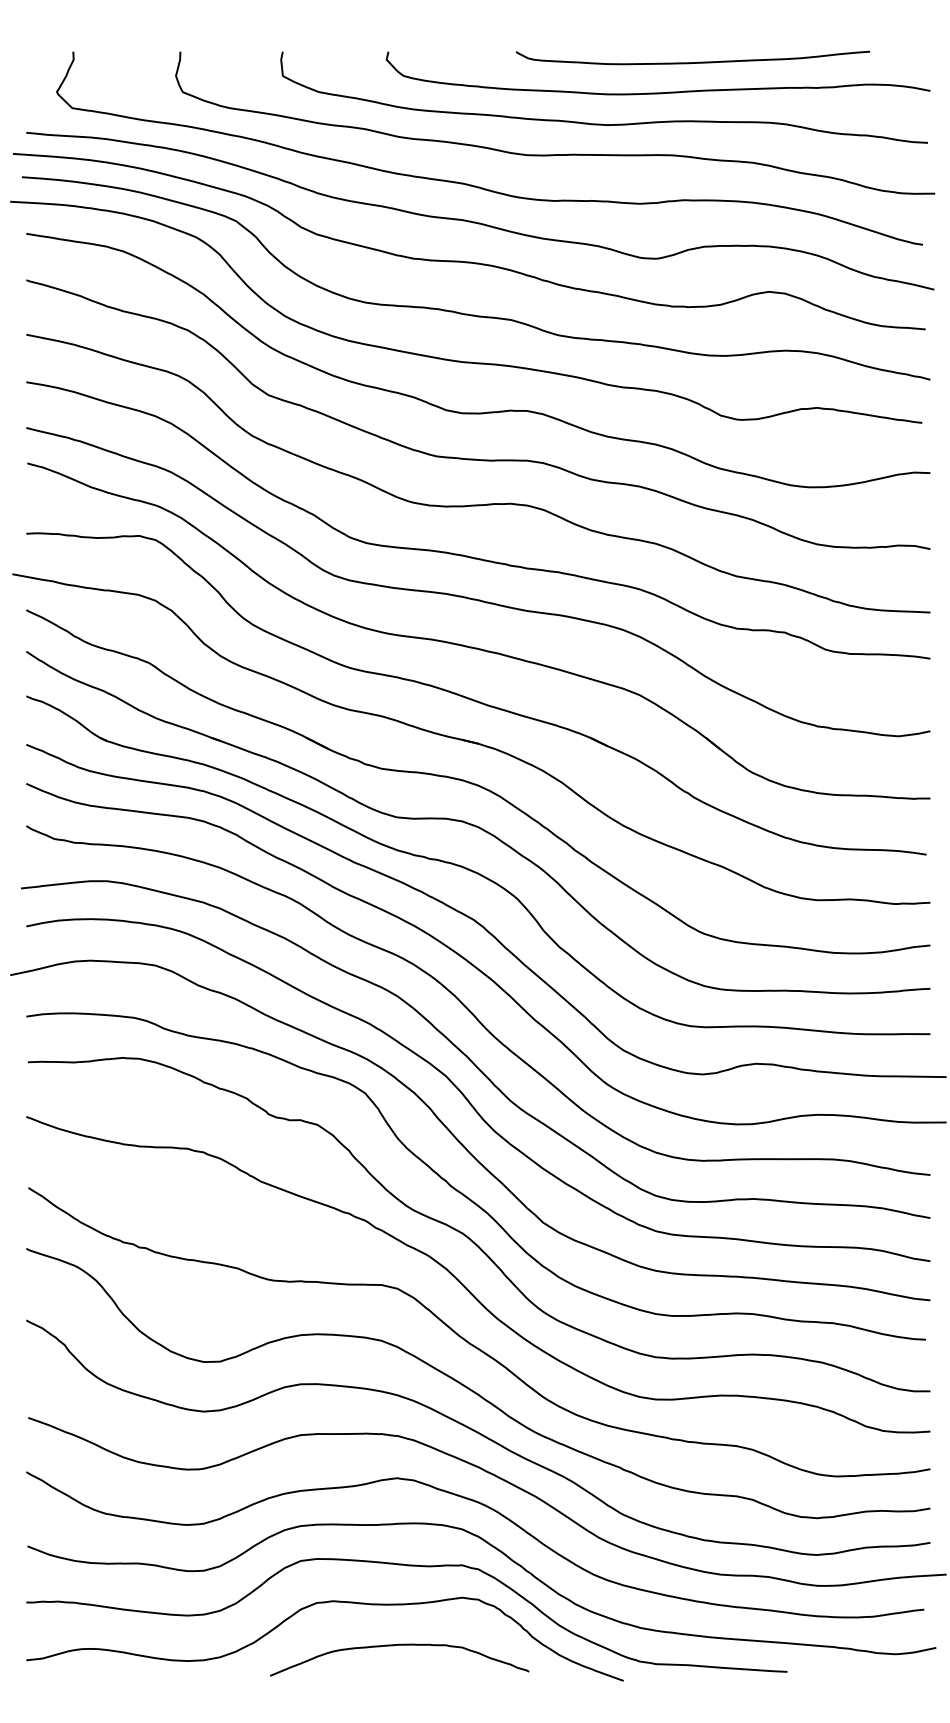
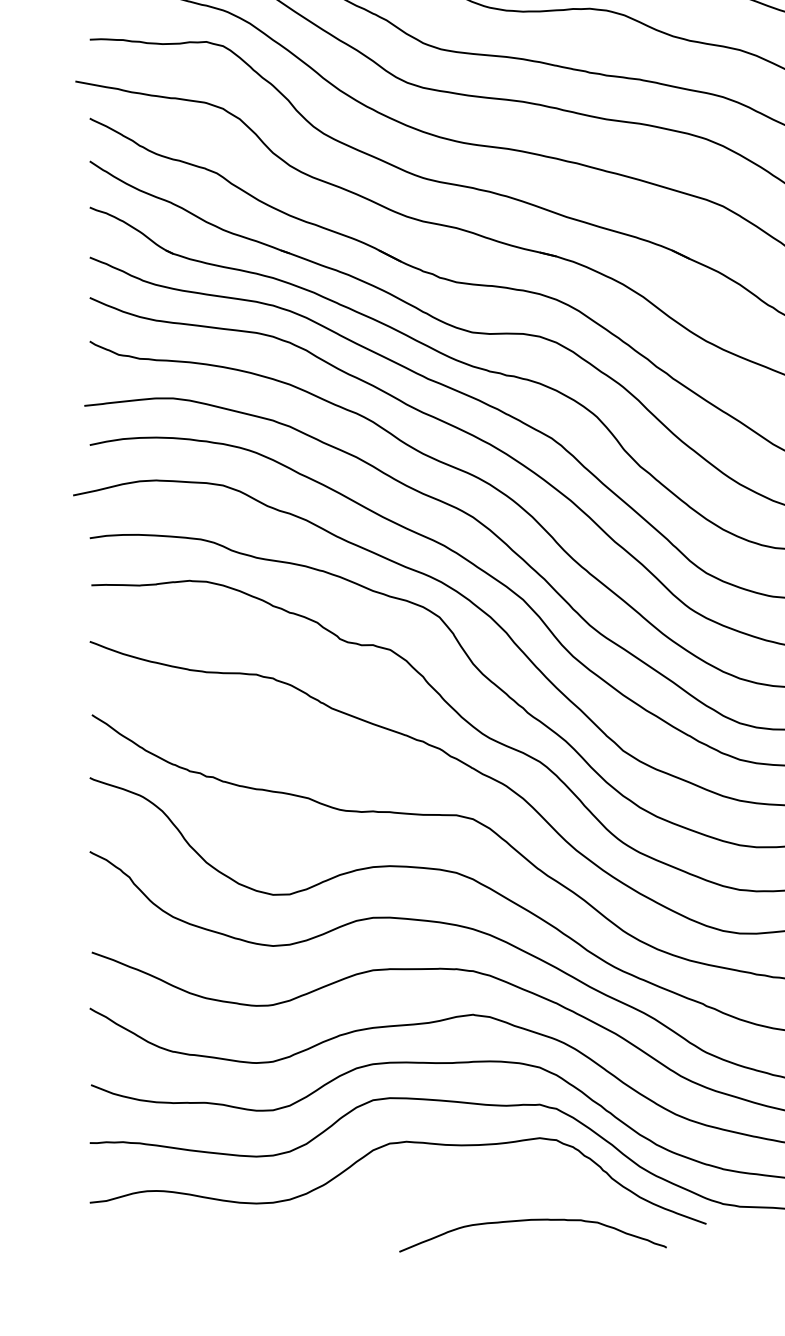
curve: (399, 1645) -> (532, 1220), moved

